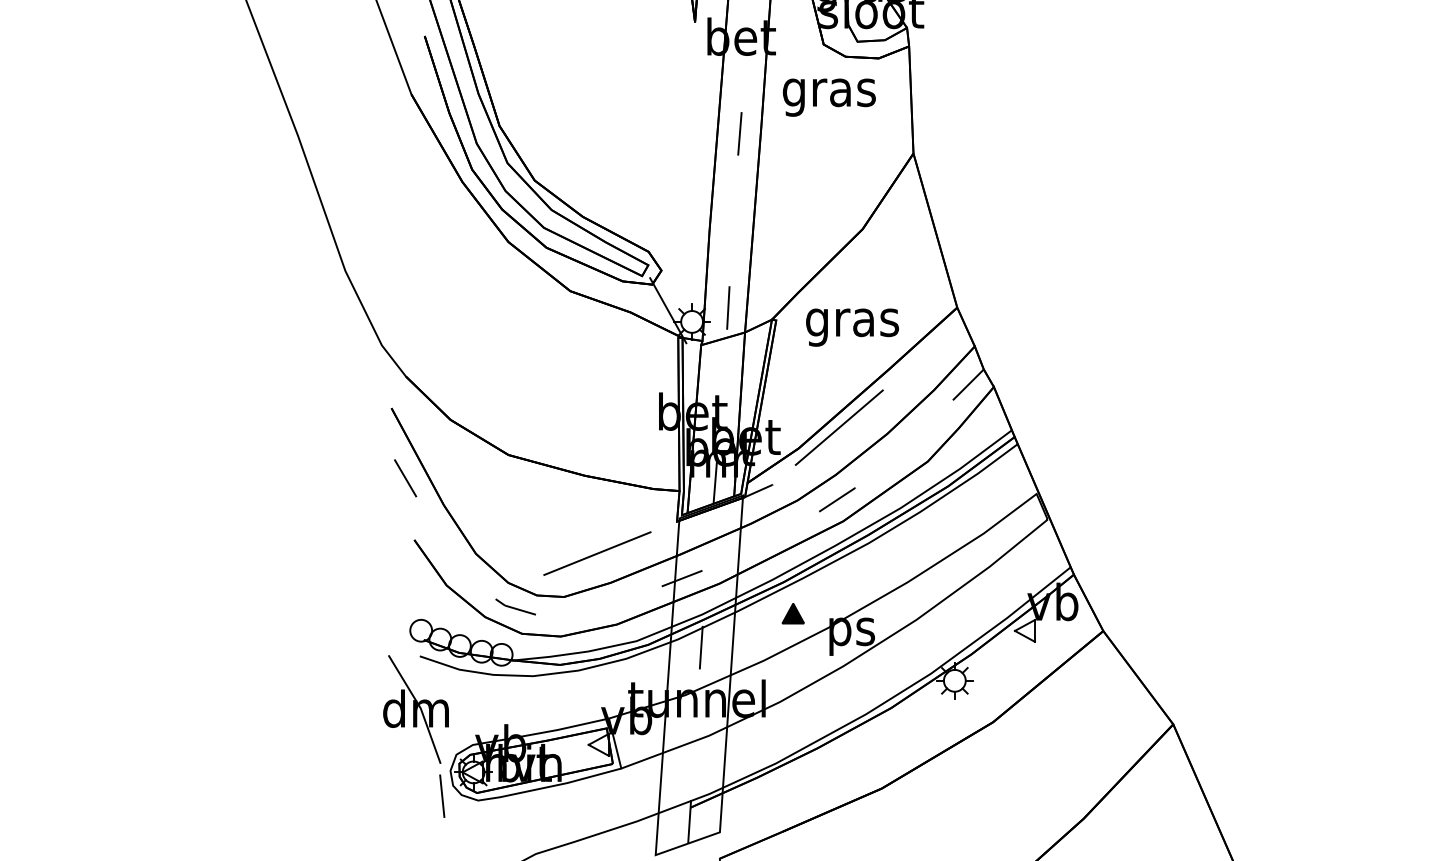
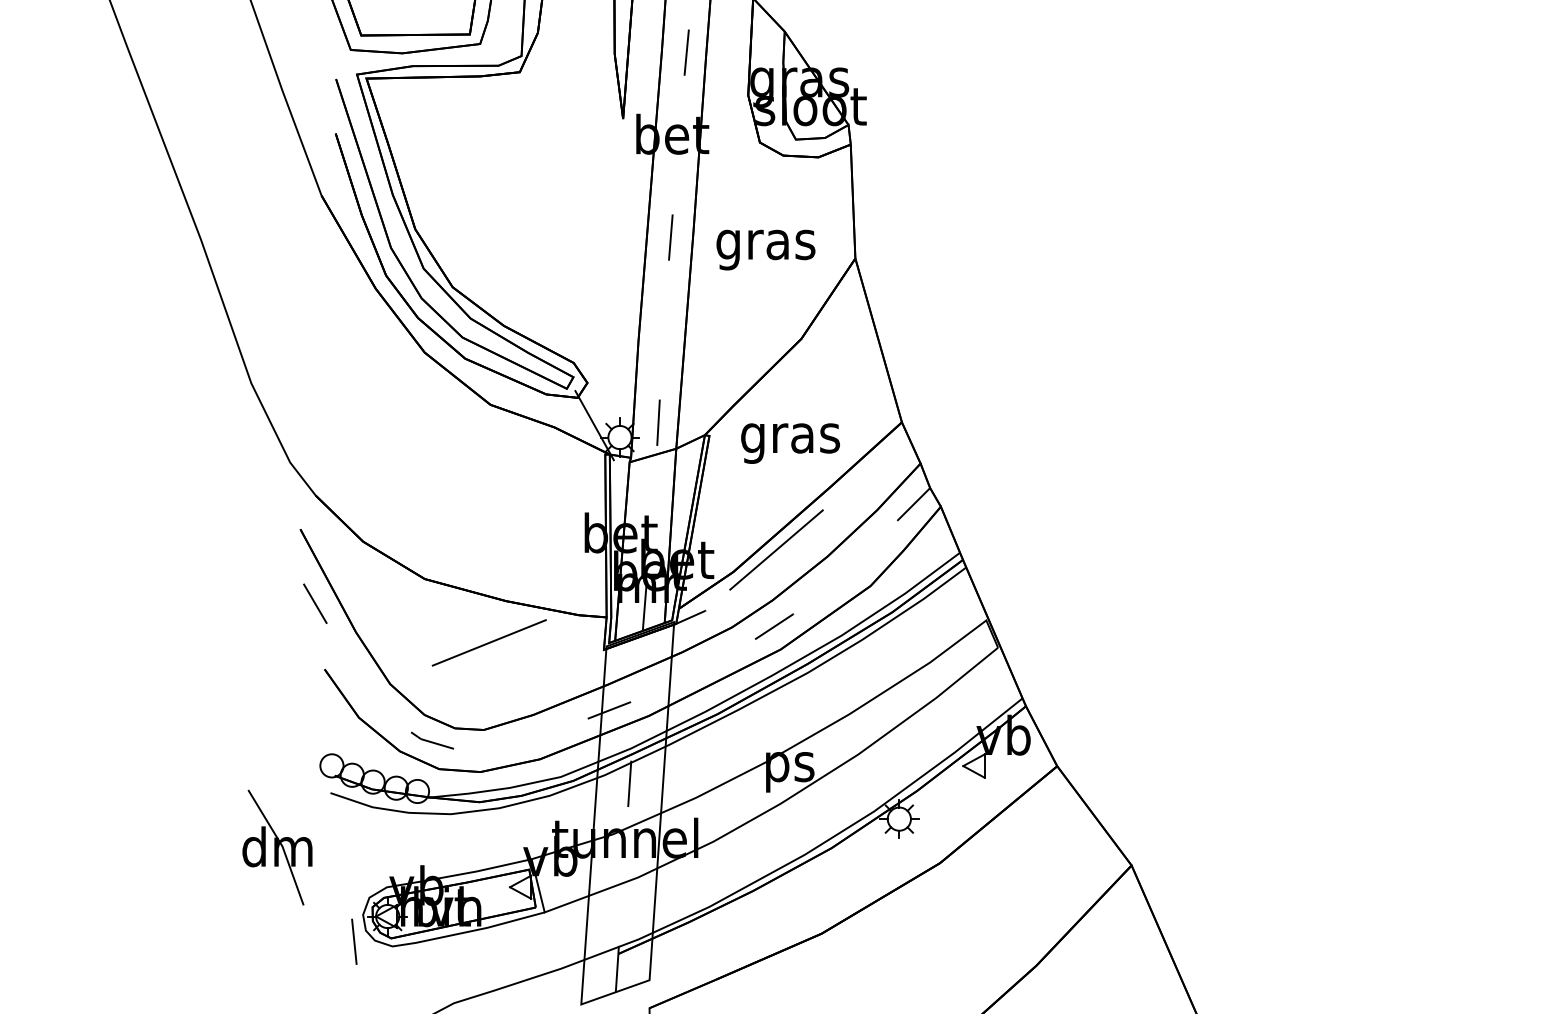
text: (828, 97) -> (765, 249), moved
line: (596, 553) -> (488, 642), moved
part: (793, 613) -> (727, 747), removed
part: (416, 709) -> (277, 847), moved

